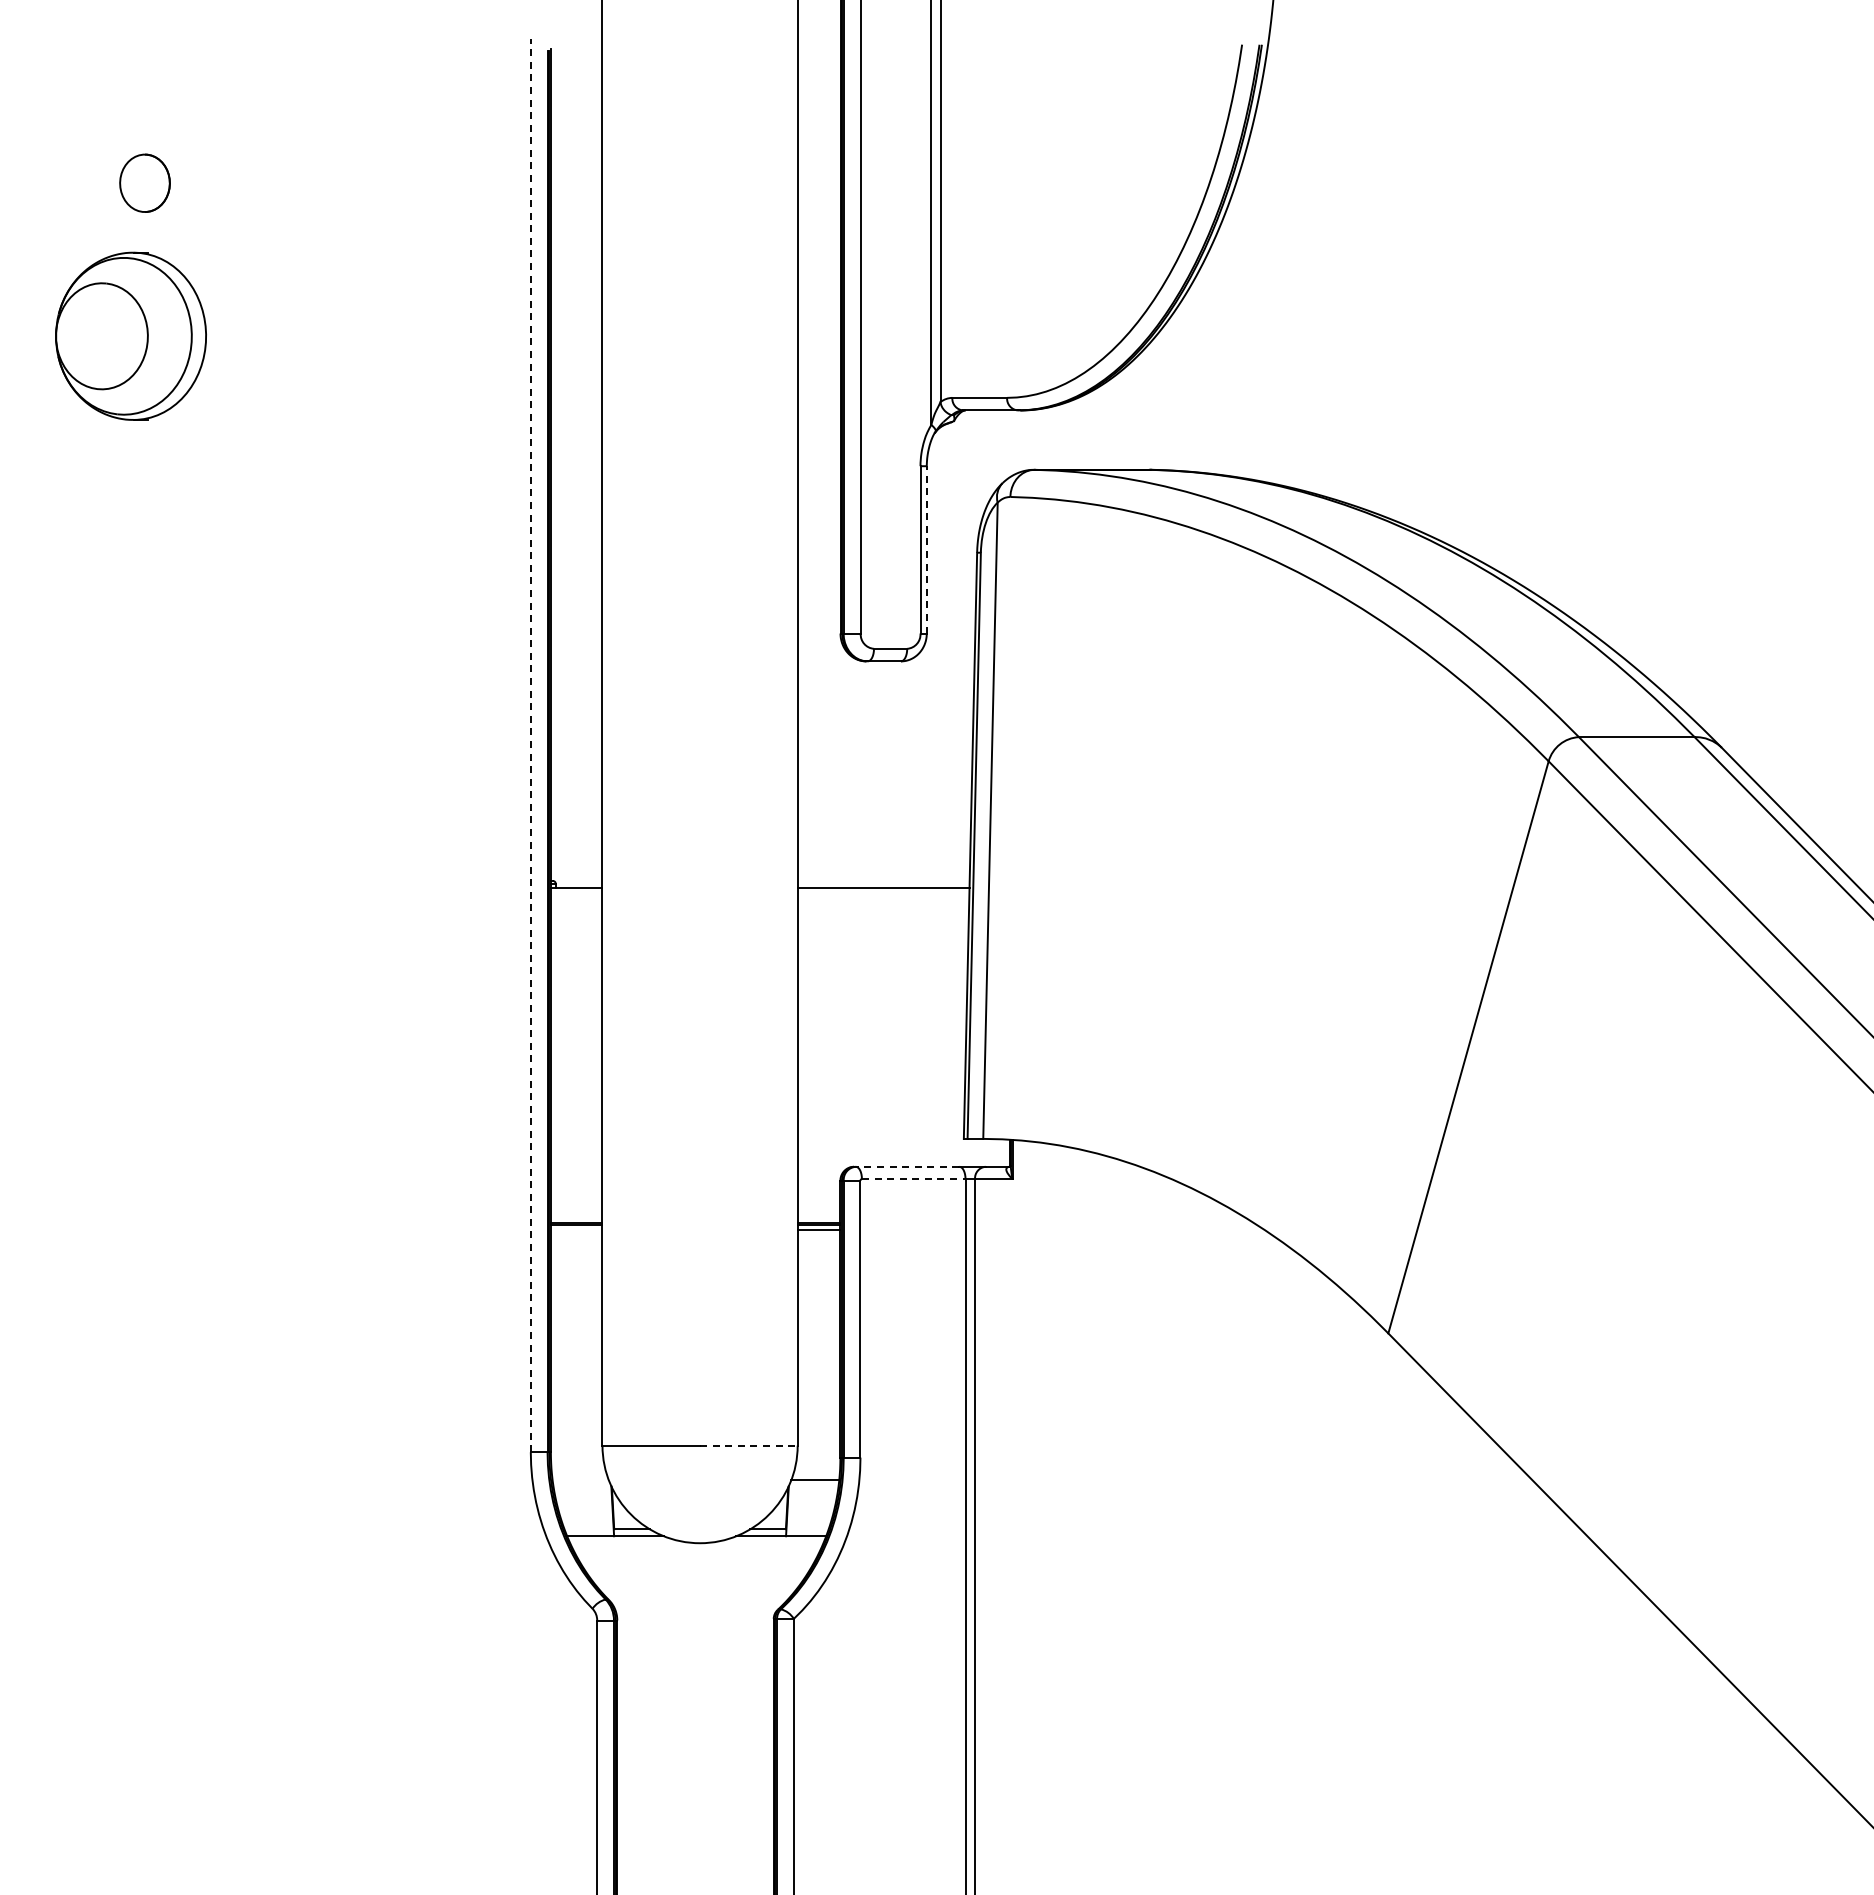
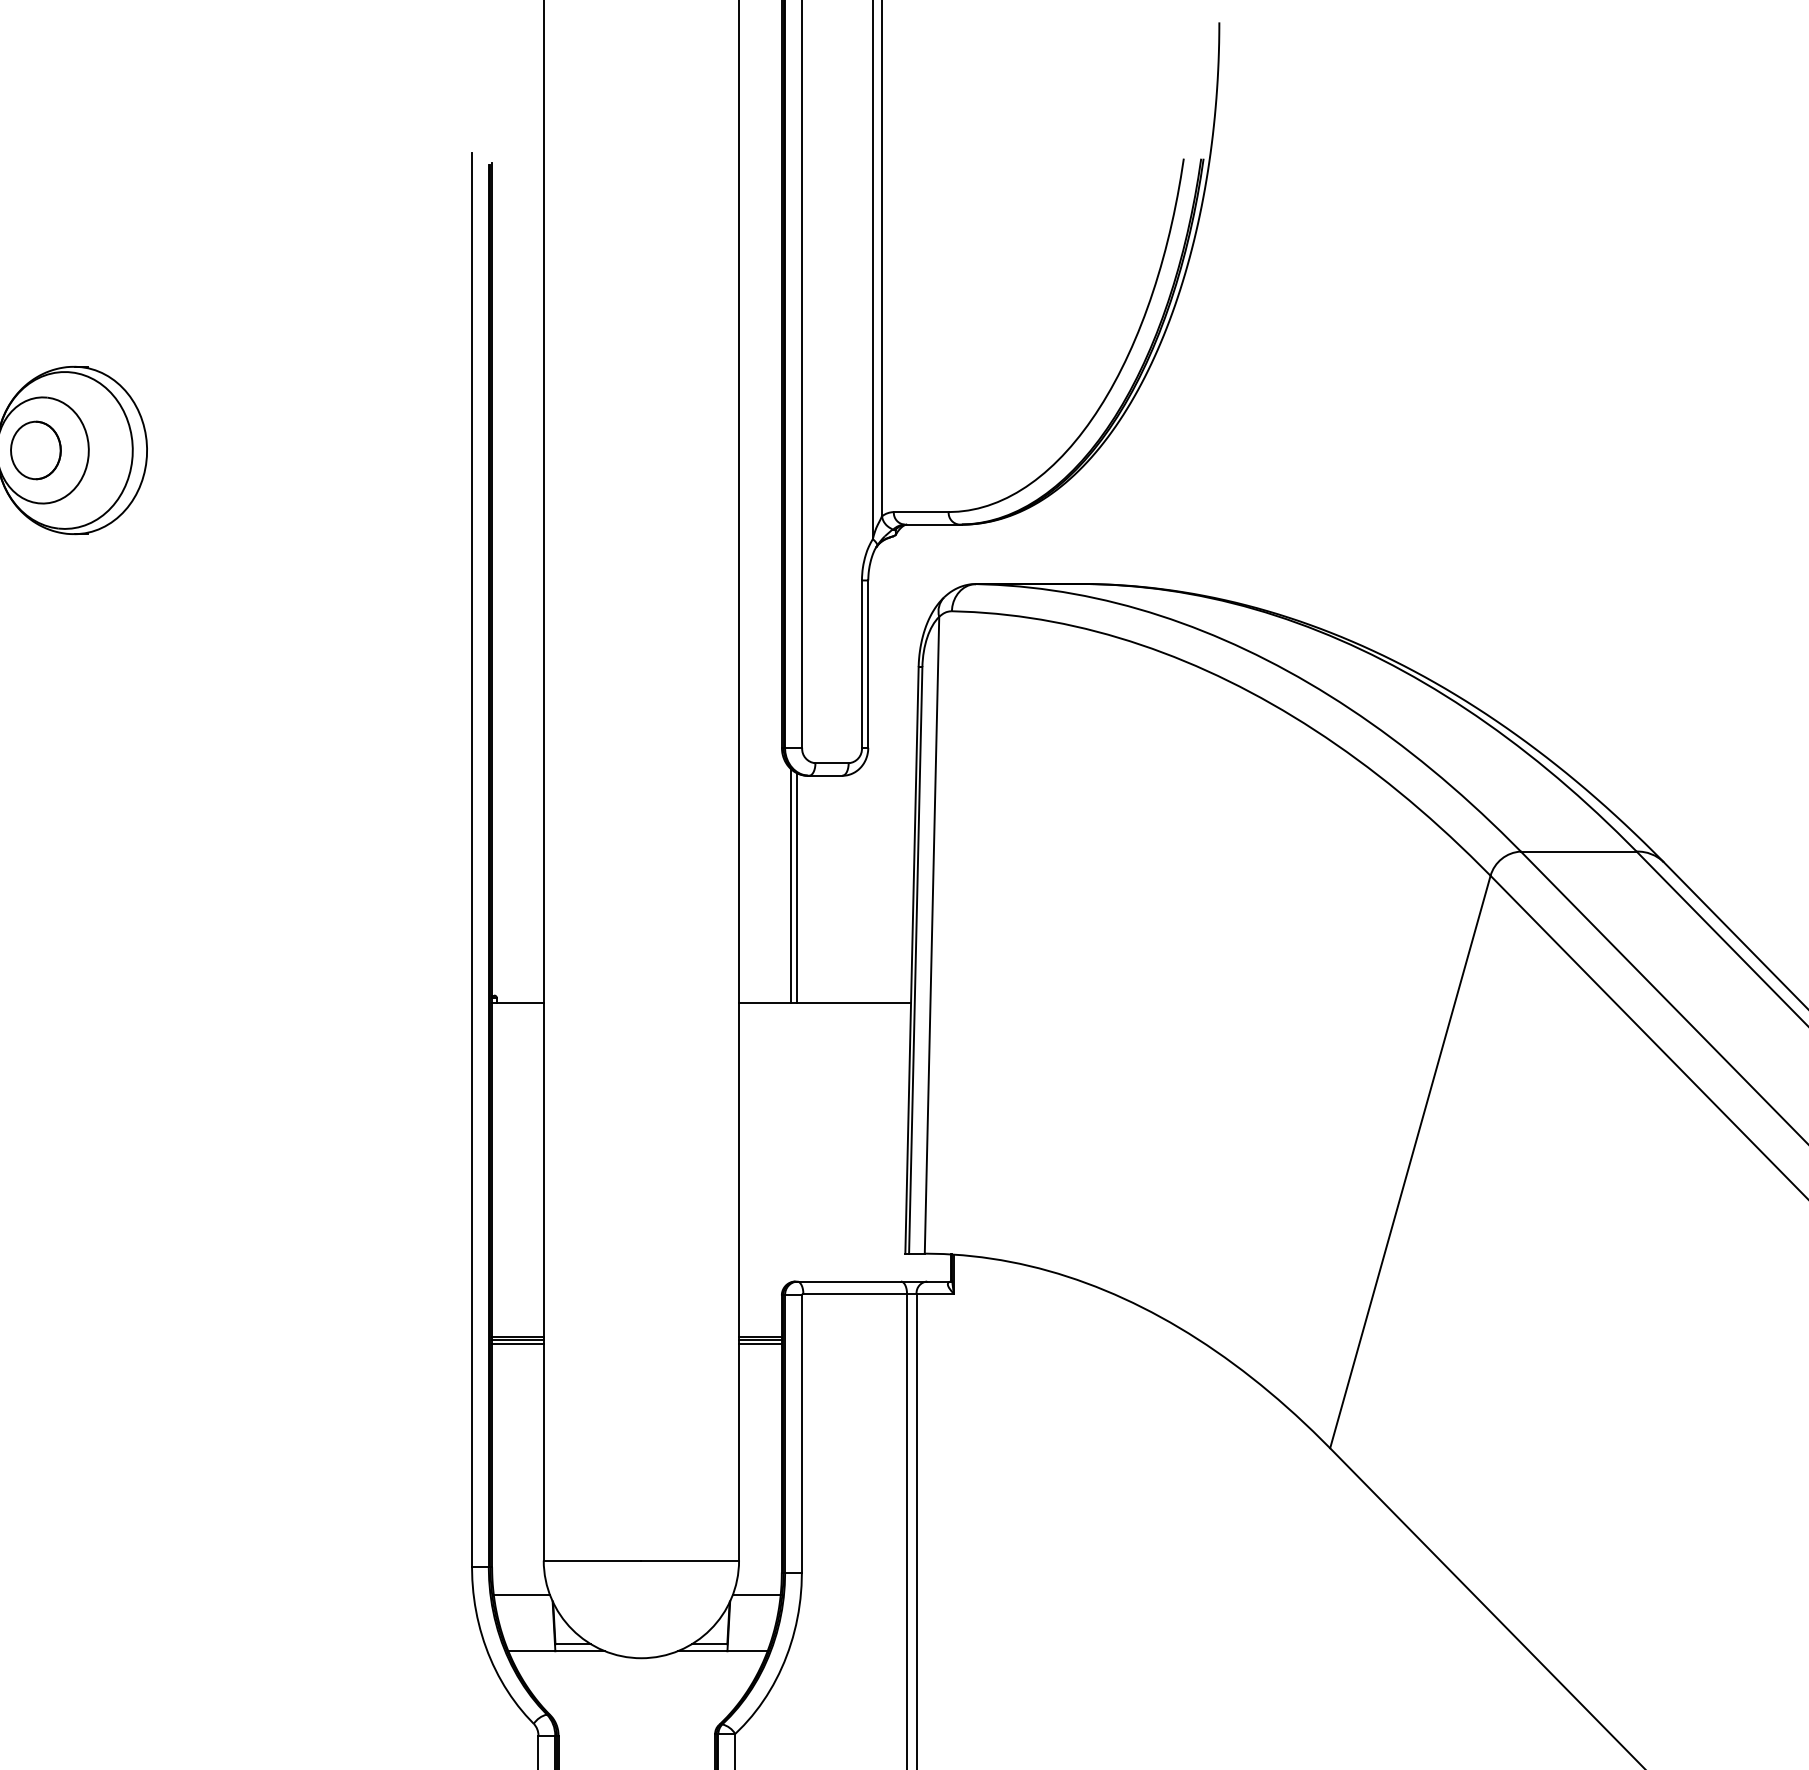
part: (144, 182) -> (35, 449), moved
line: (926, 549) -> (867, 663), dashed -> solid
line: (530, 745) -> (471, 859), dashed -> solid
line: (849, 770) -> (790, 884), added
line: (855, 772) -> (796, 886), added
line: (907, 1166) -> (848, 1281), dashed -> solid
line: (913, 1179) -> (854, 1294), dashed -> solid
line: (576, 1229) -> (517, 1344), added
line: (748, 1445) -> (689, 1560), dashed -> solid
line: (580, 1480) -> (521, 1595), added

